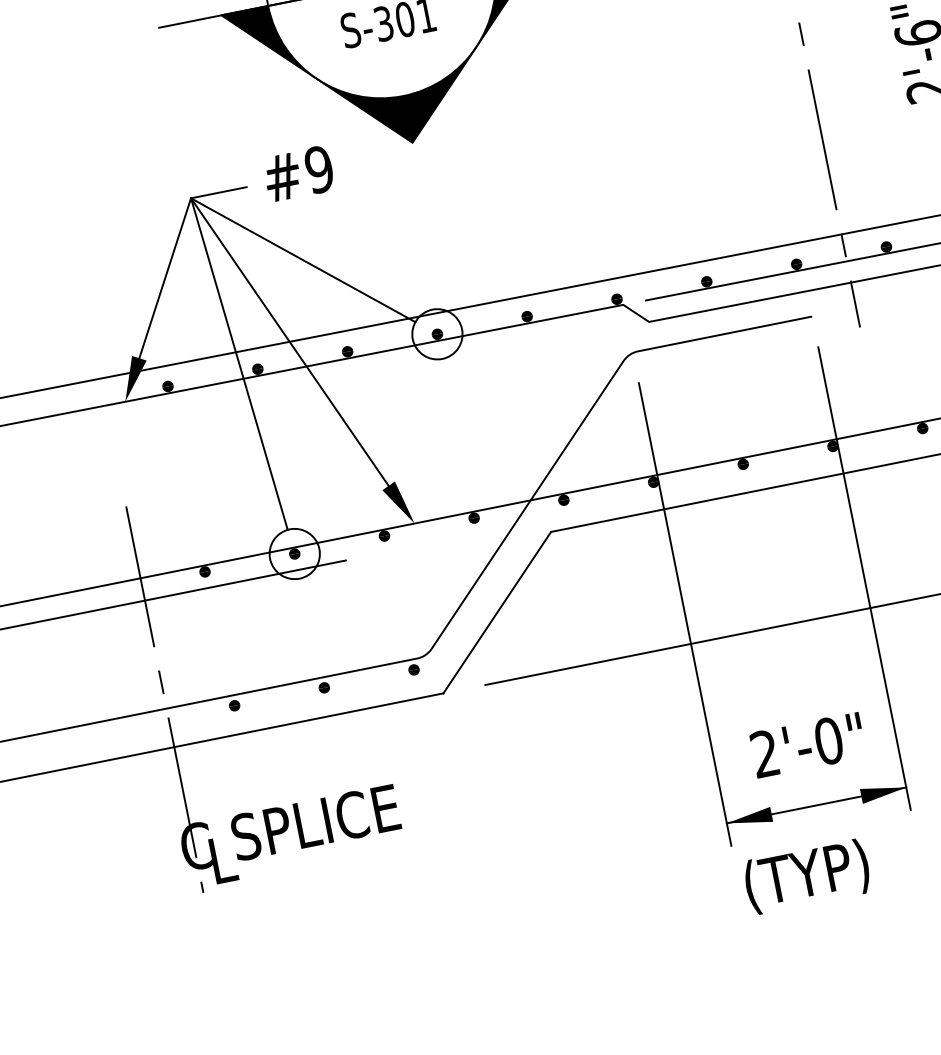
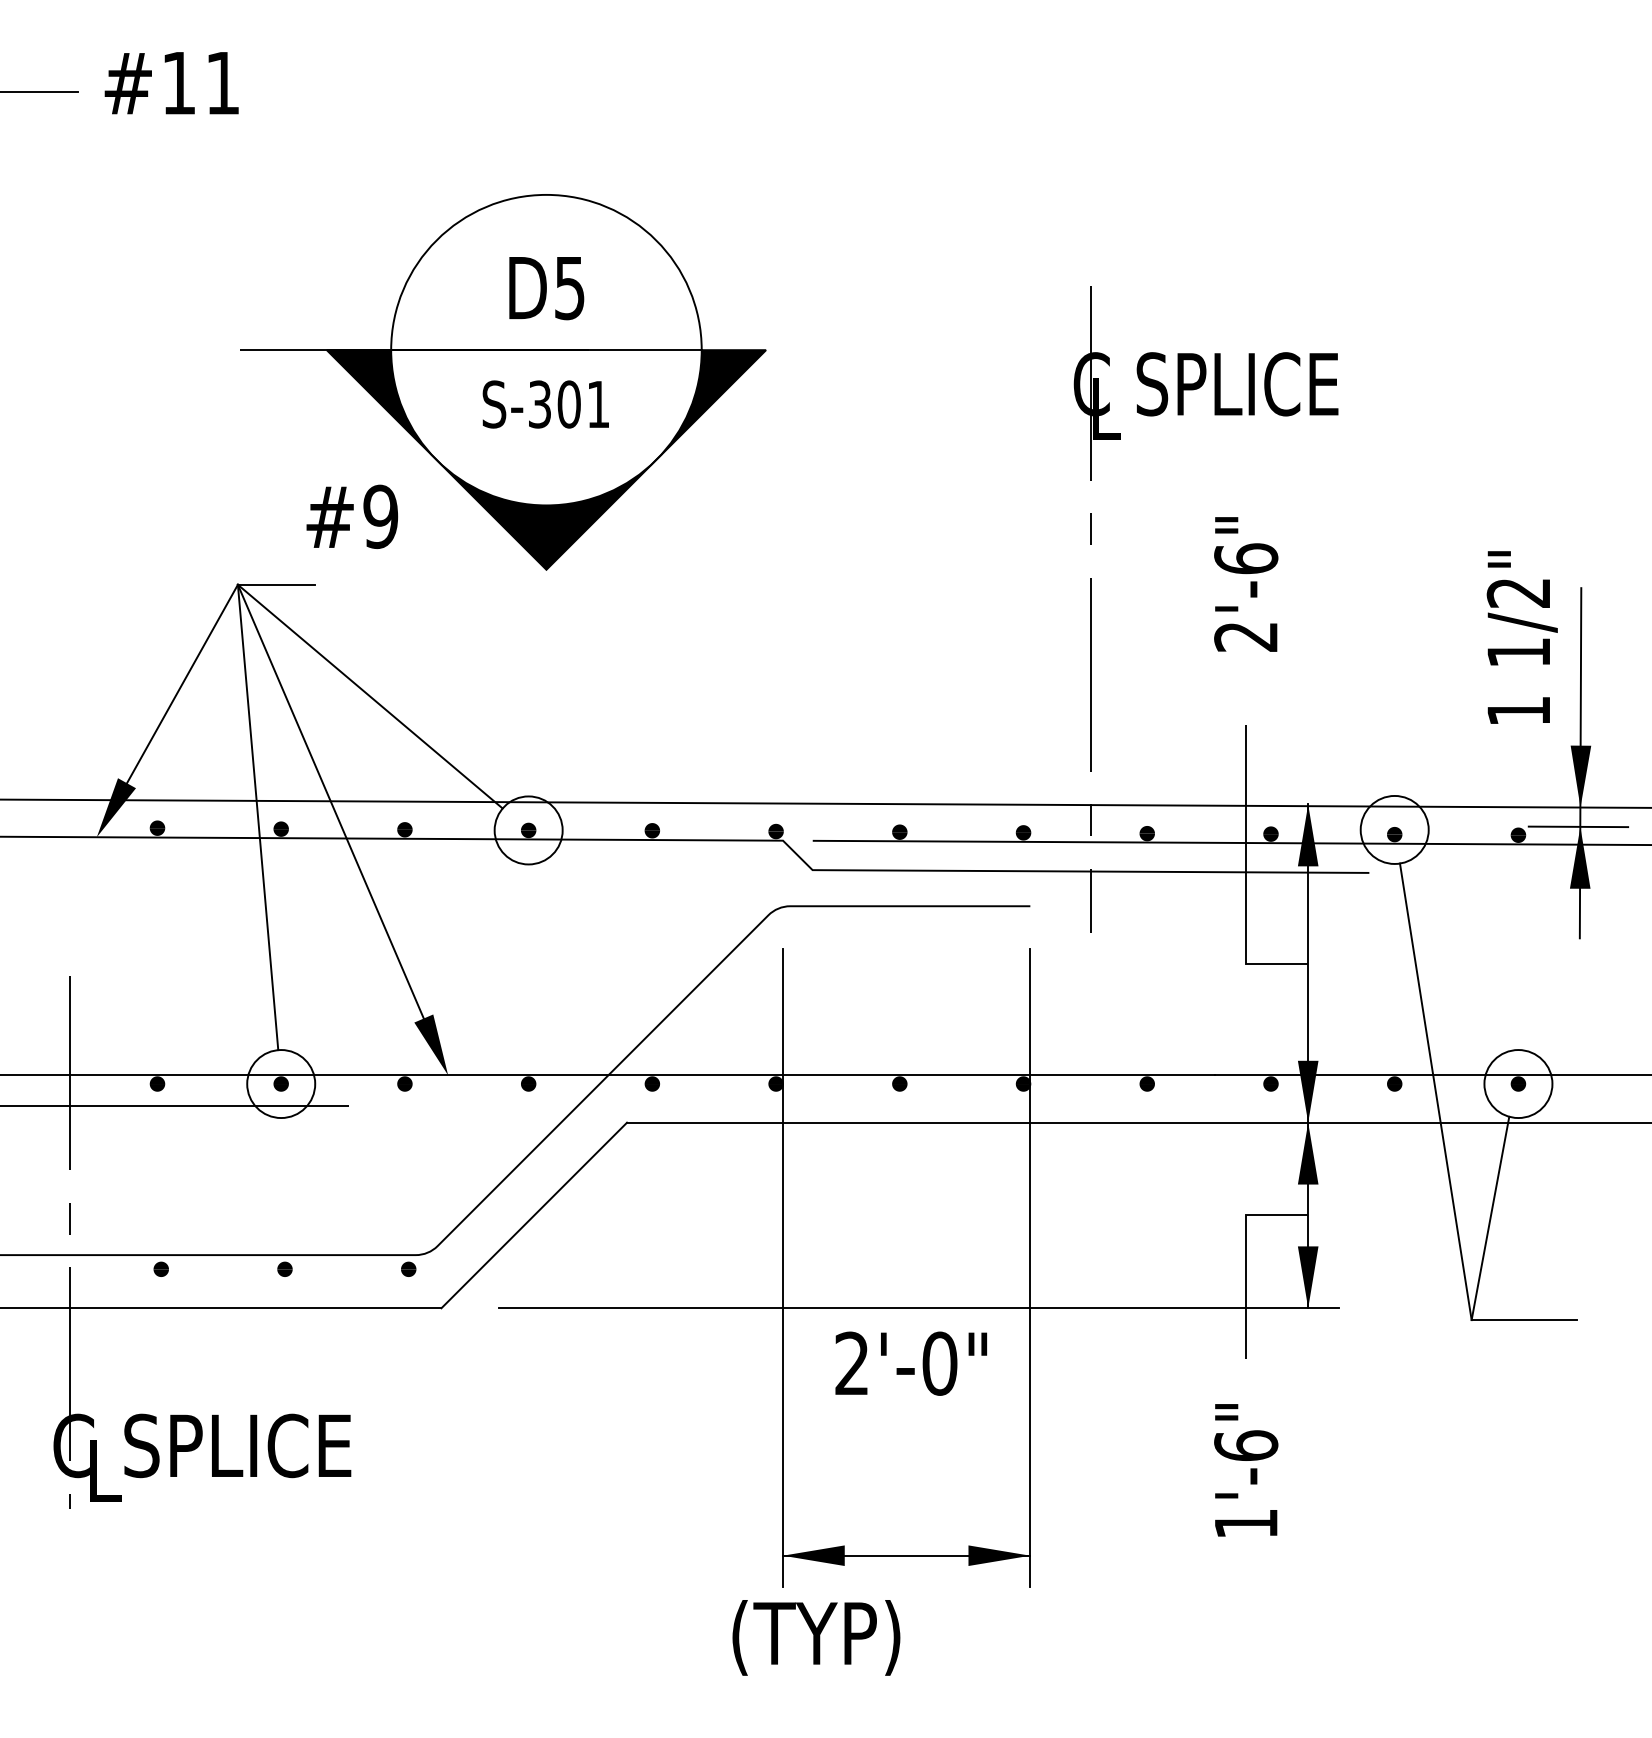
text: (298, 173) -> (352, 516), moved
text: (807, 745) -> (910, 1363), moved
text: (807, 876) -> (816, 1637), moved

